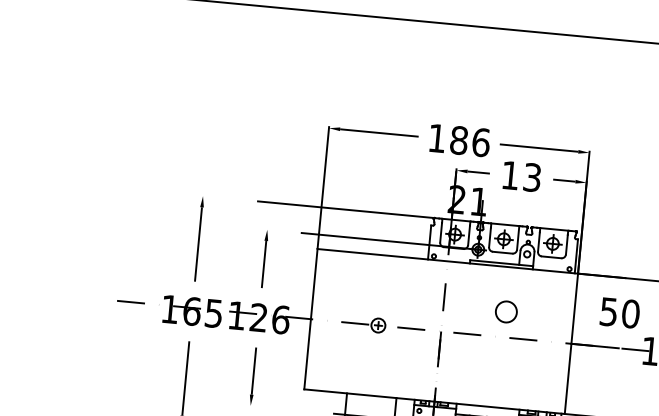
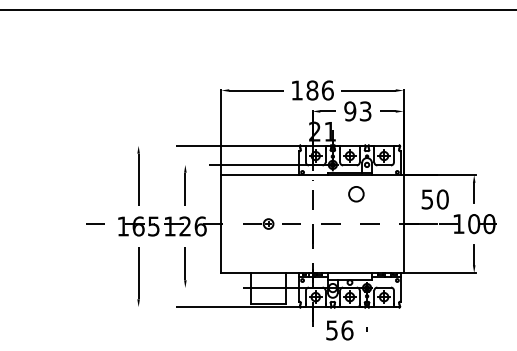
text: (510, 175) -> (350, 111), 13 -> 93
circle: (506, 312) -> (356, 194), moved

